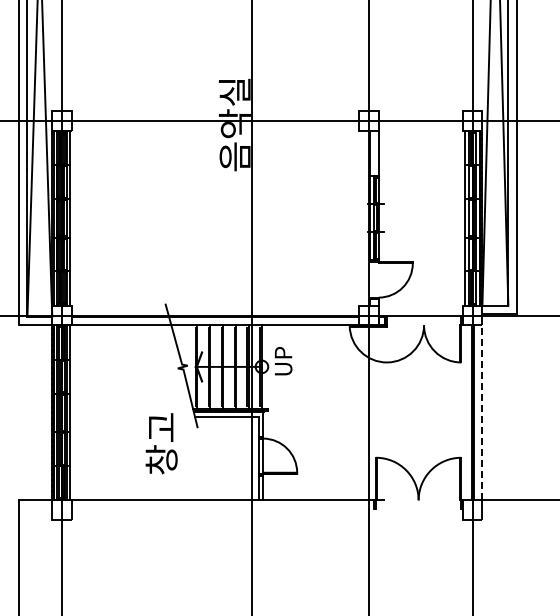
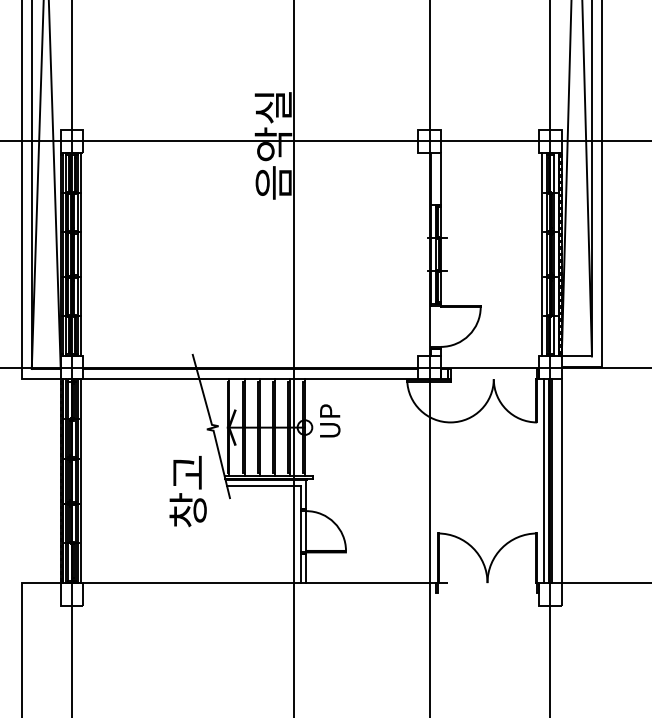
line: (467, 412) -> (544, 480), added
line: (482, 412) -> (561, 480), dashed -> solid
text: (161, 443) -> (187, 491), moved

